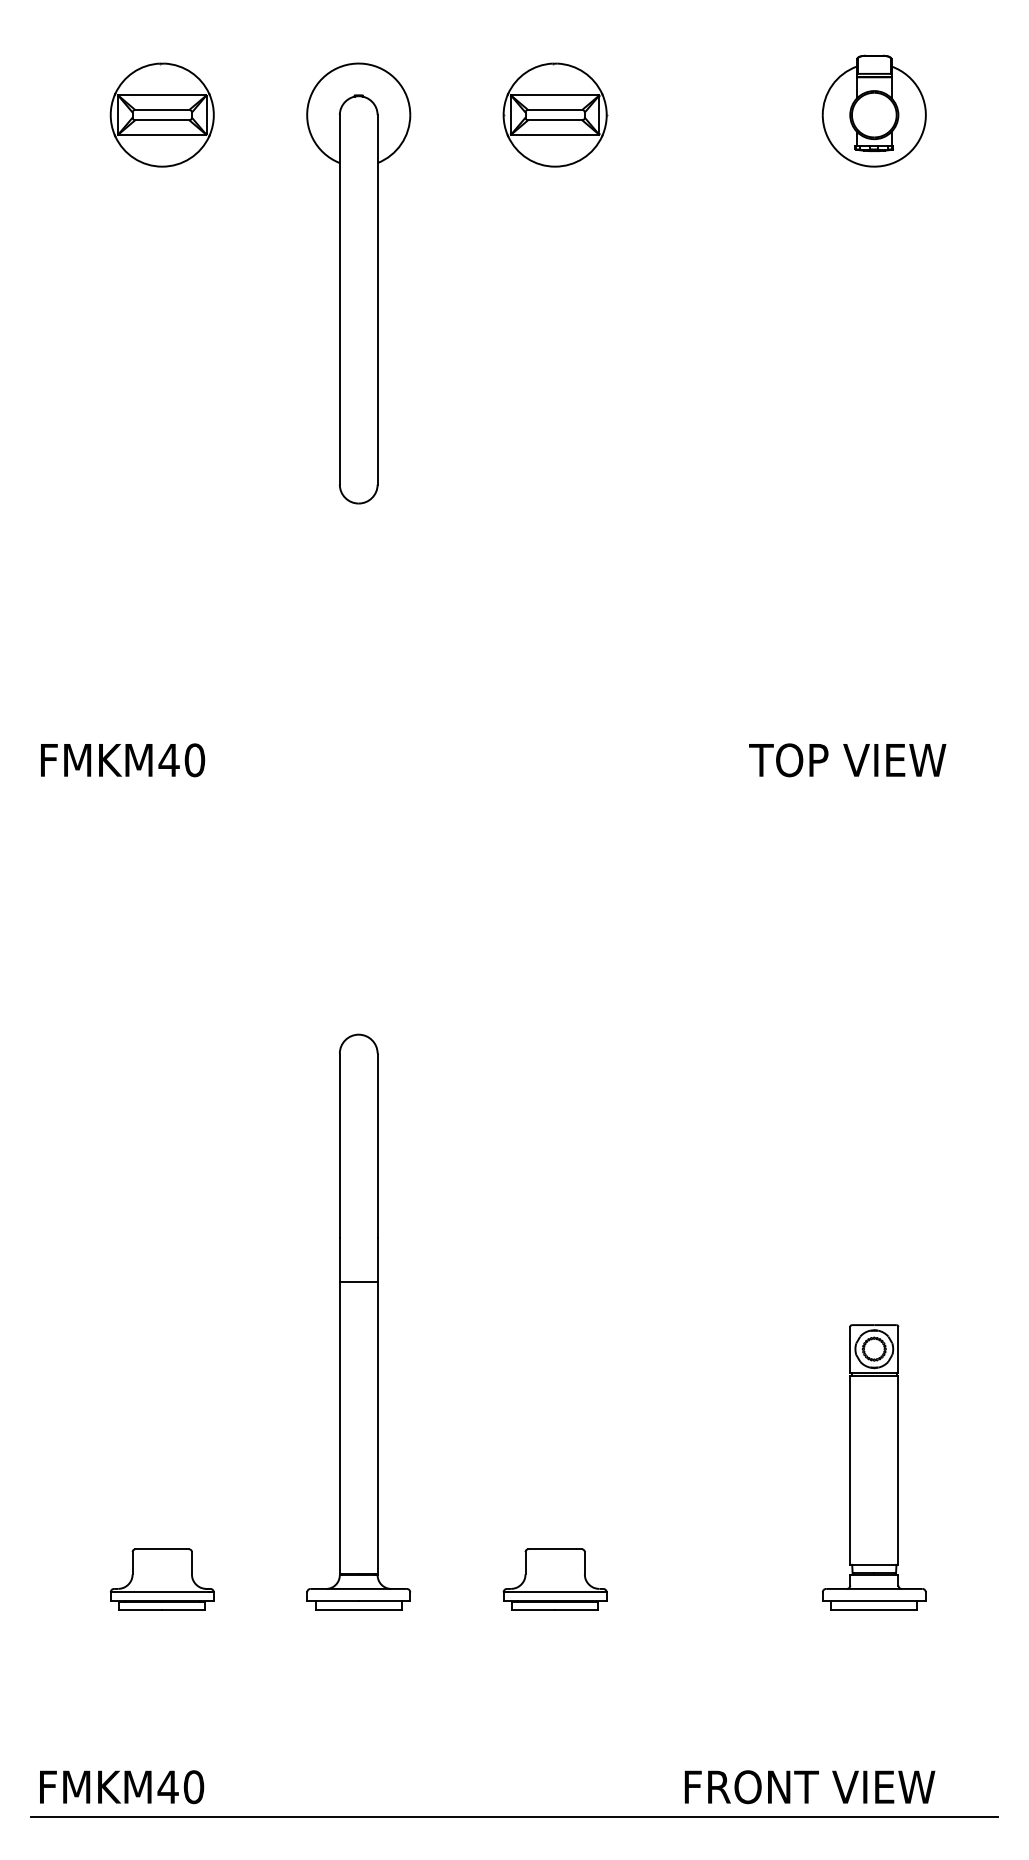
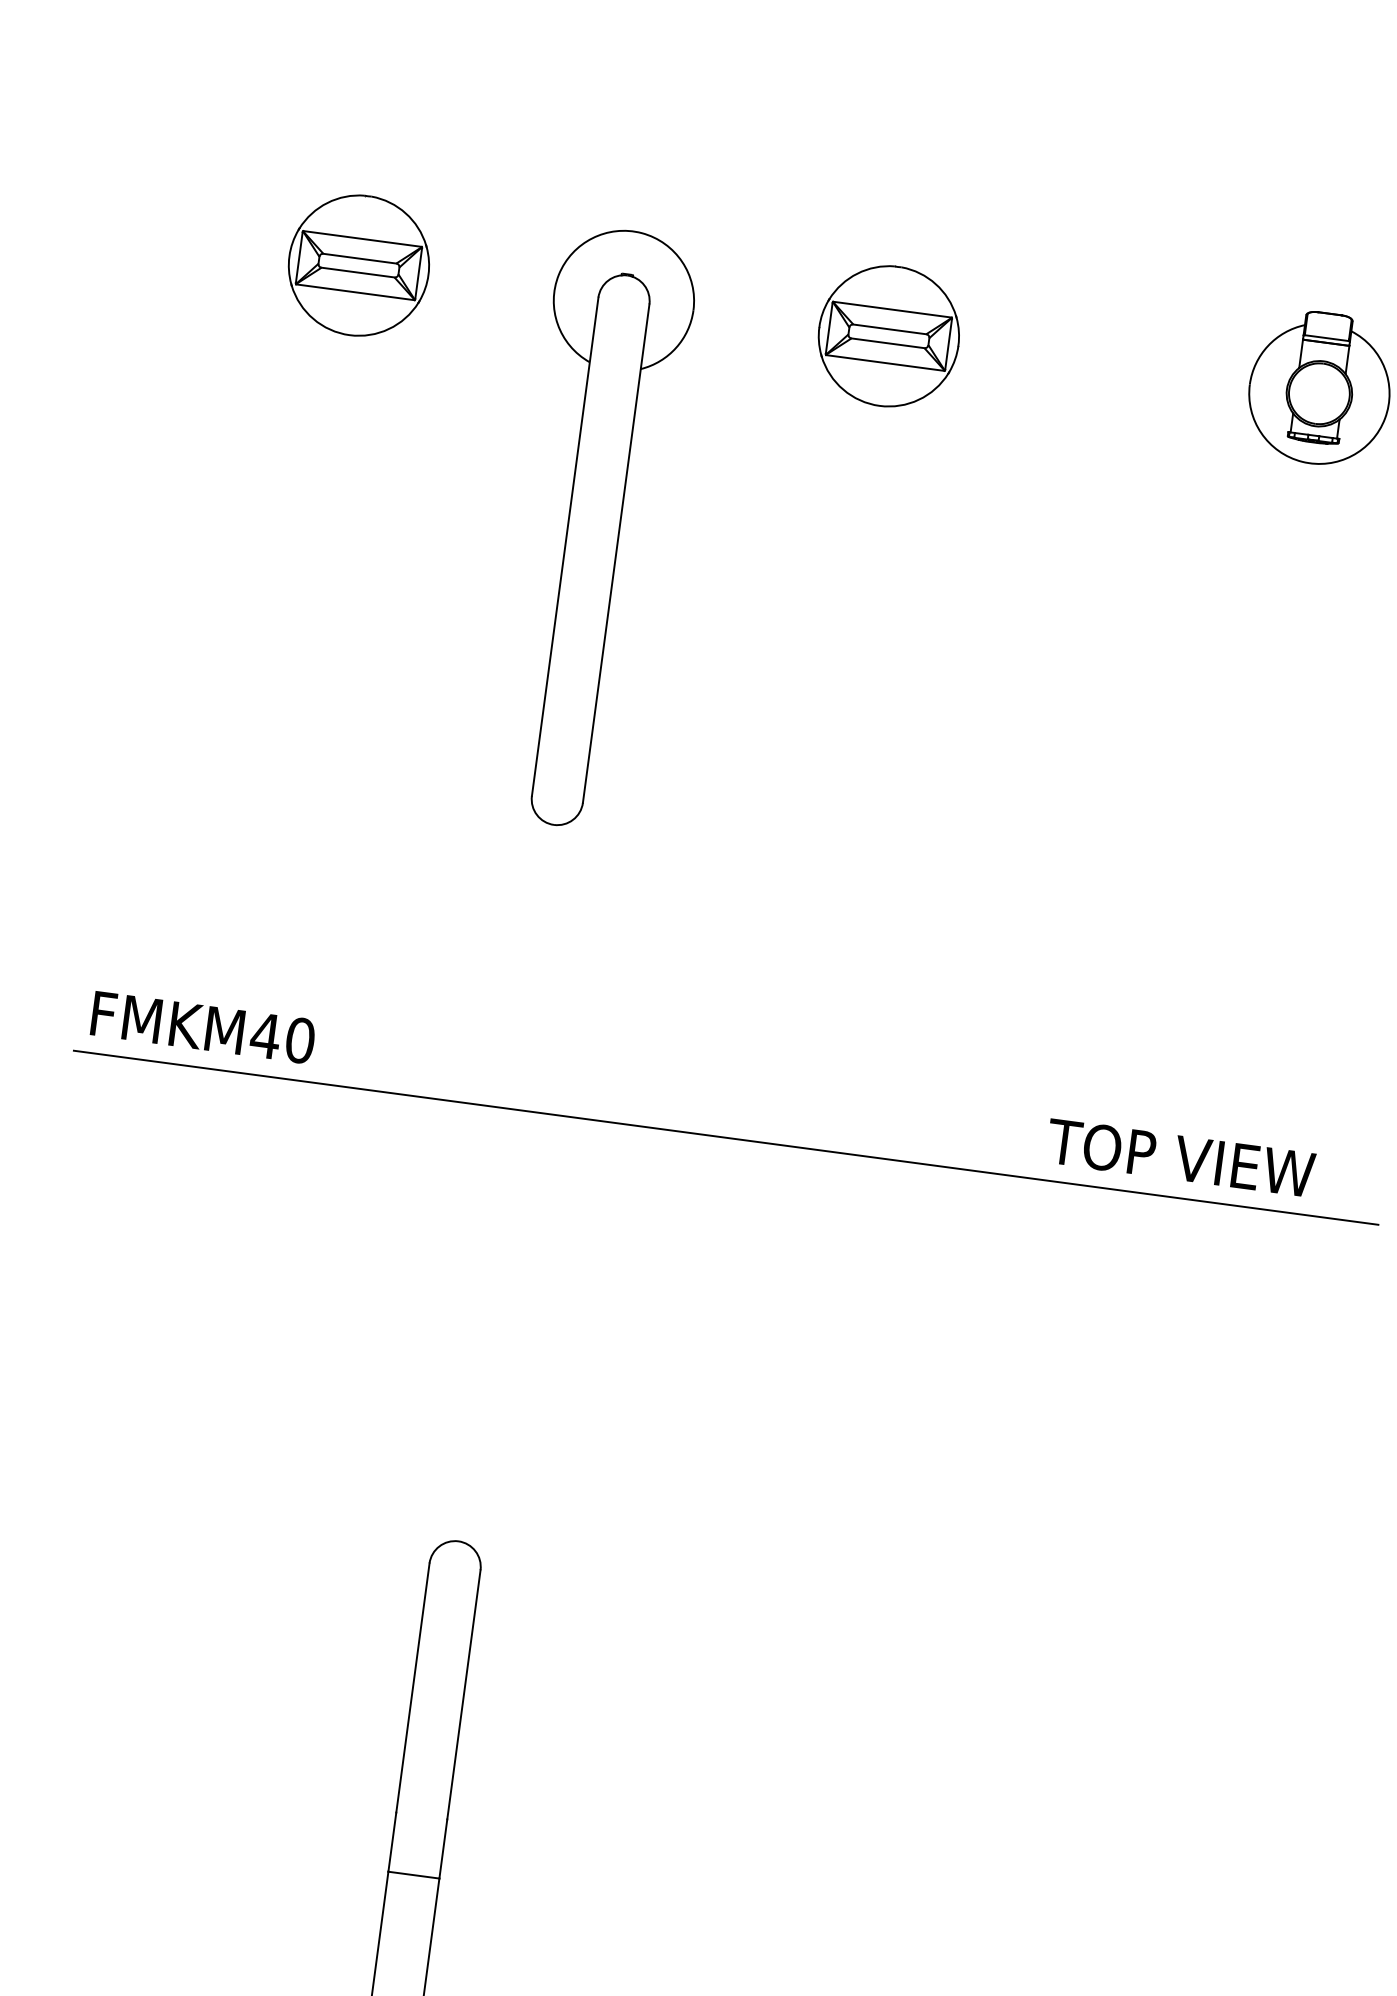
line: (514, 714) -> (726, 1137), added
text: (123, 760) -> (204, 1028), moved
text: (847, 760) -> (1180, 1158), moved

